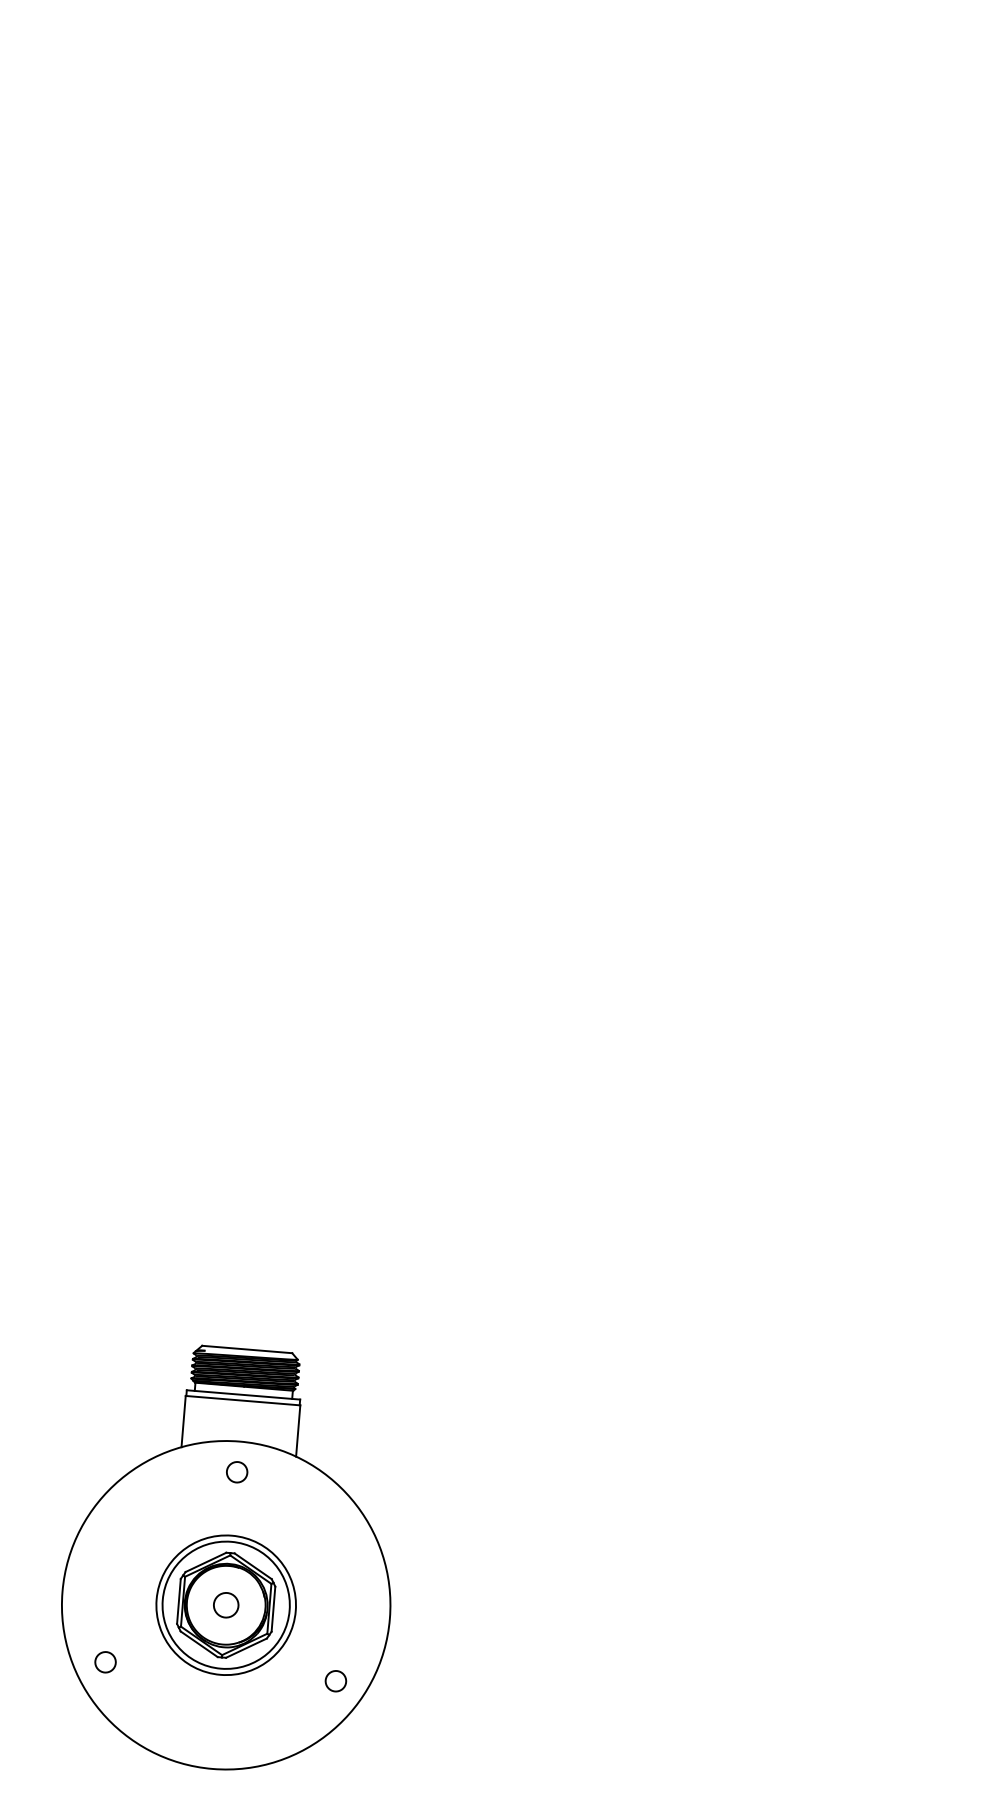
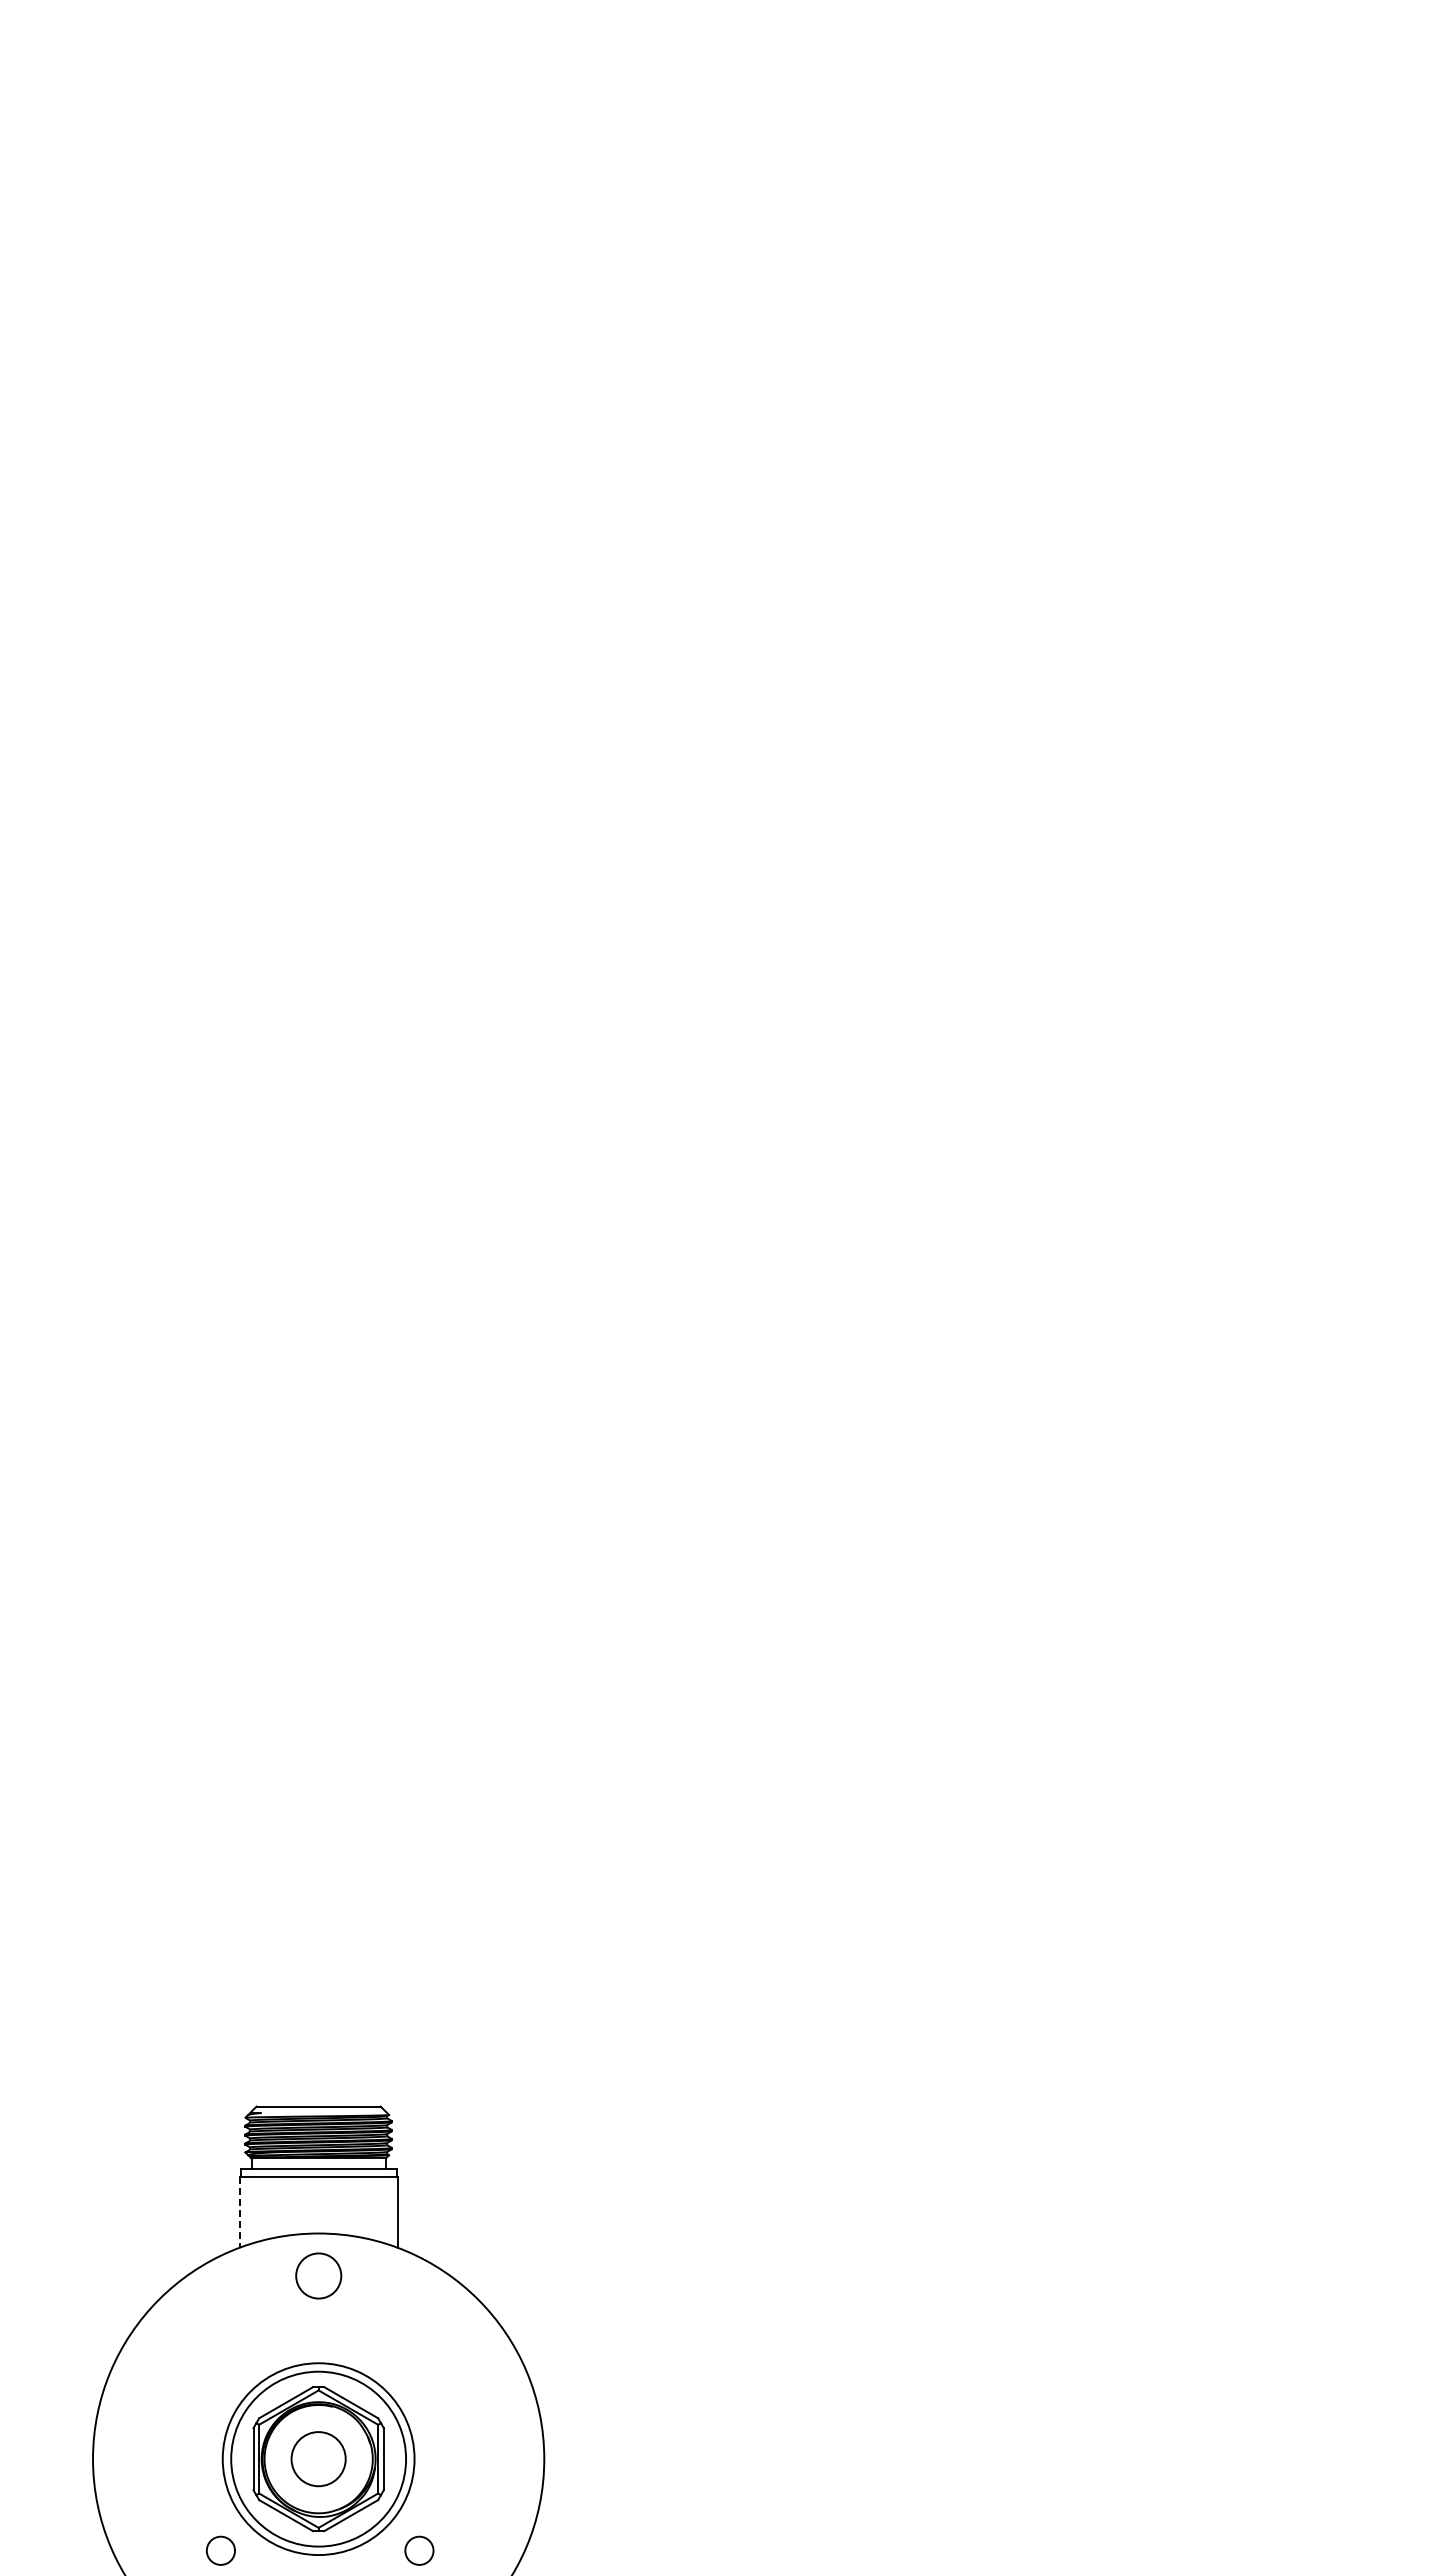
line: (183, 1421) -> (239, 2212), solid -> dashed
circle: (237, 1472) -> (318, 2275), size x1.6
circle: (226, 1605) -> (318, 2459), size x1.6
circle: (105, 1662) -> (220, 2550), moved
circle: (335, 1681) -> (419, 2550), moved

